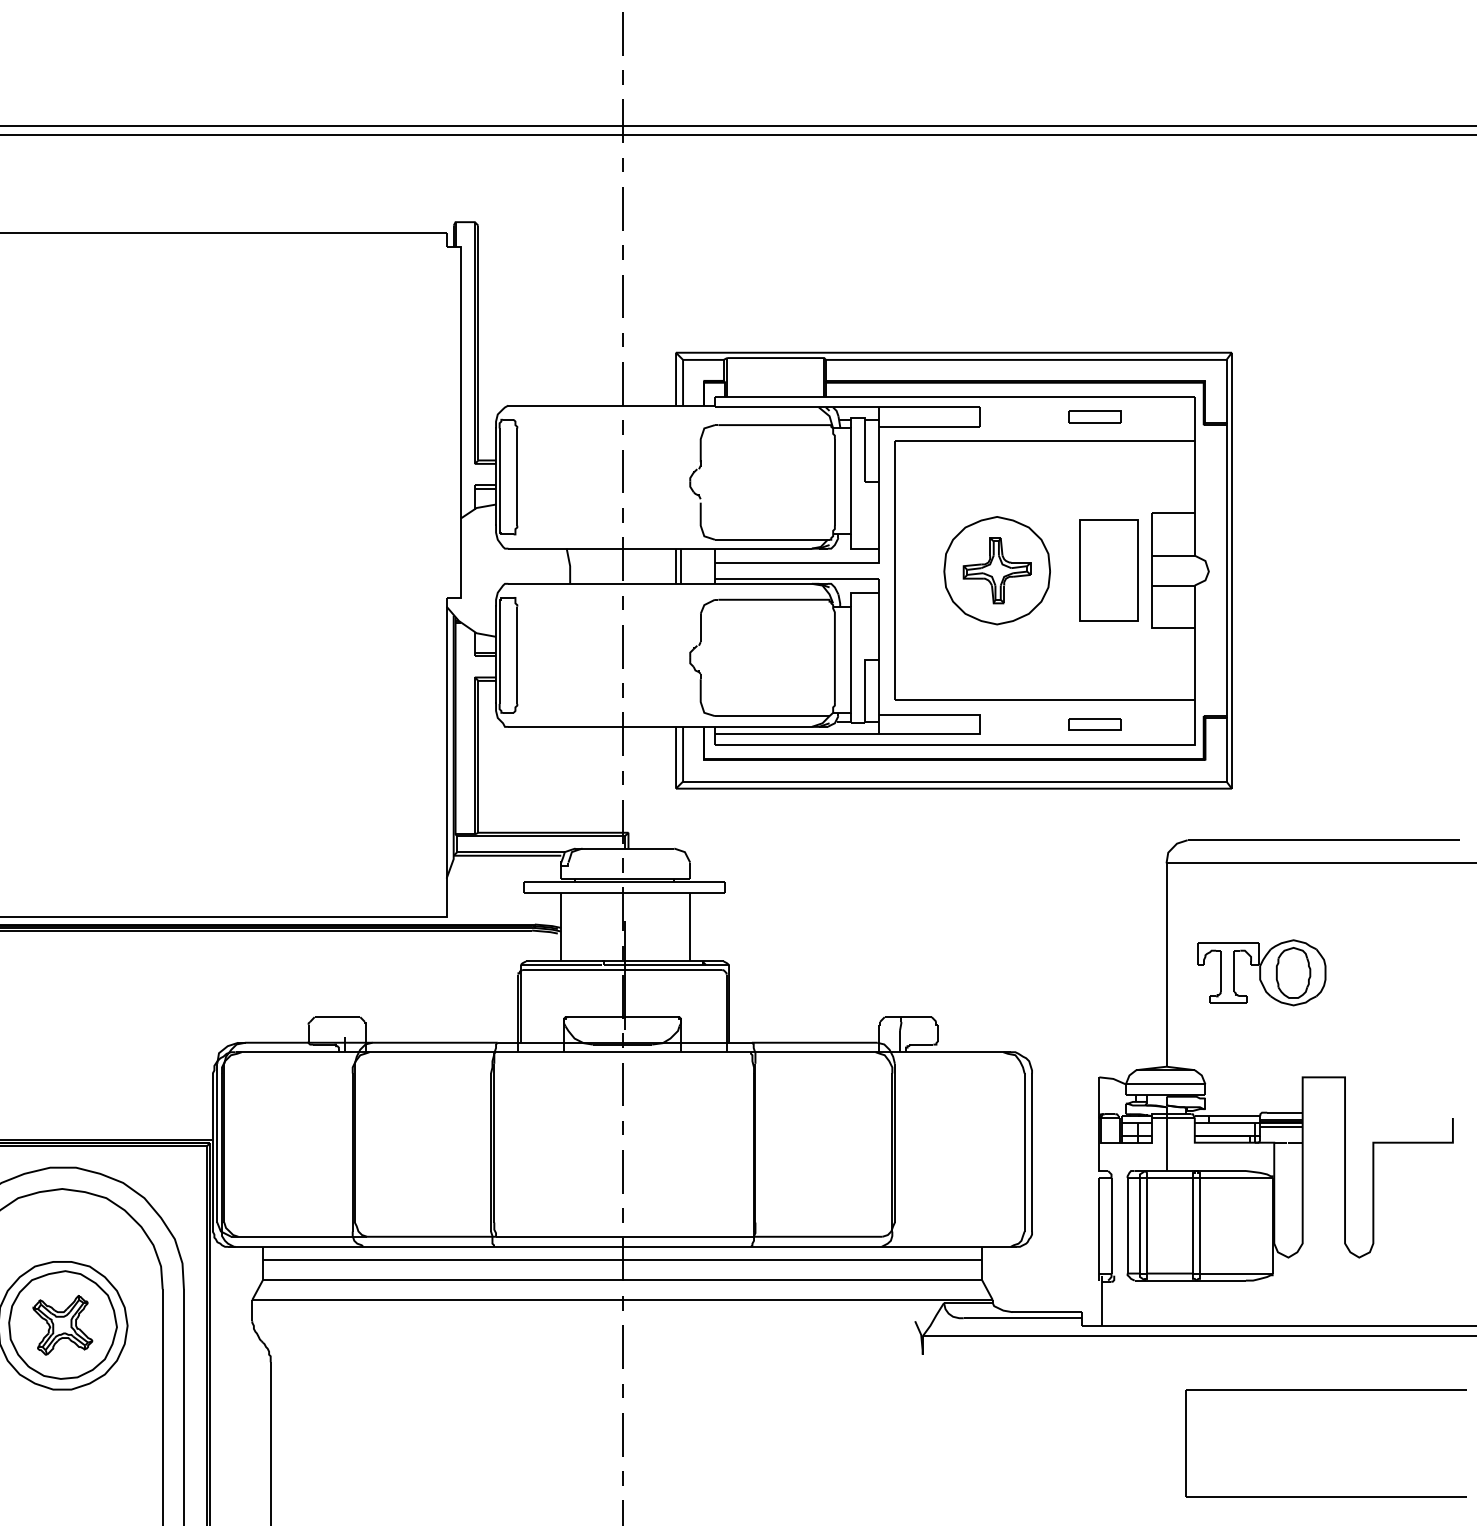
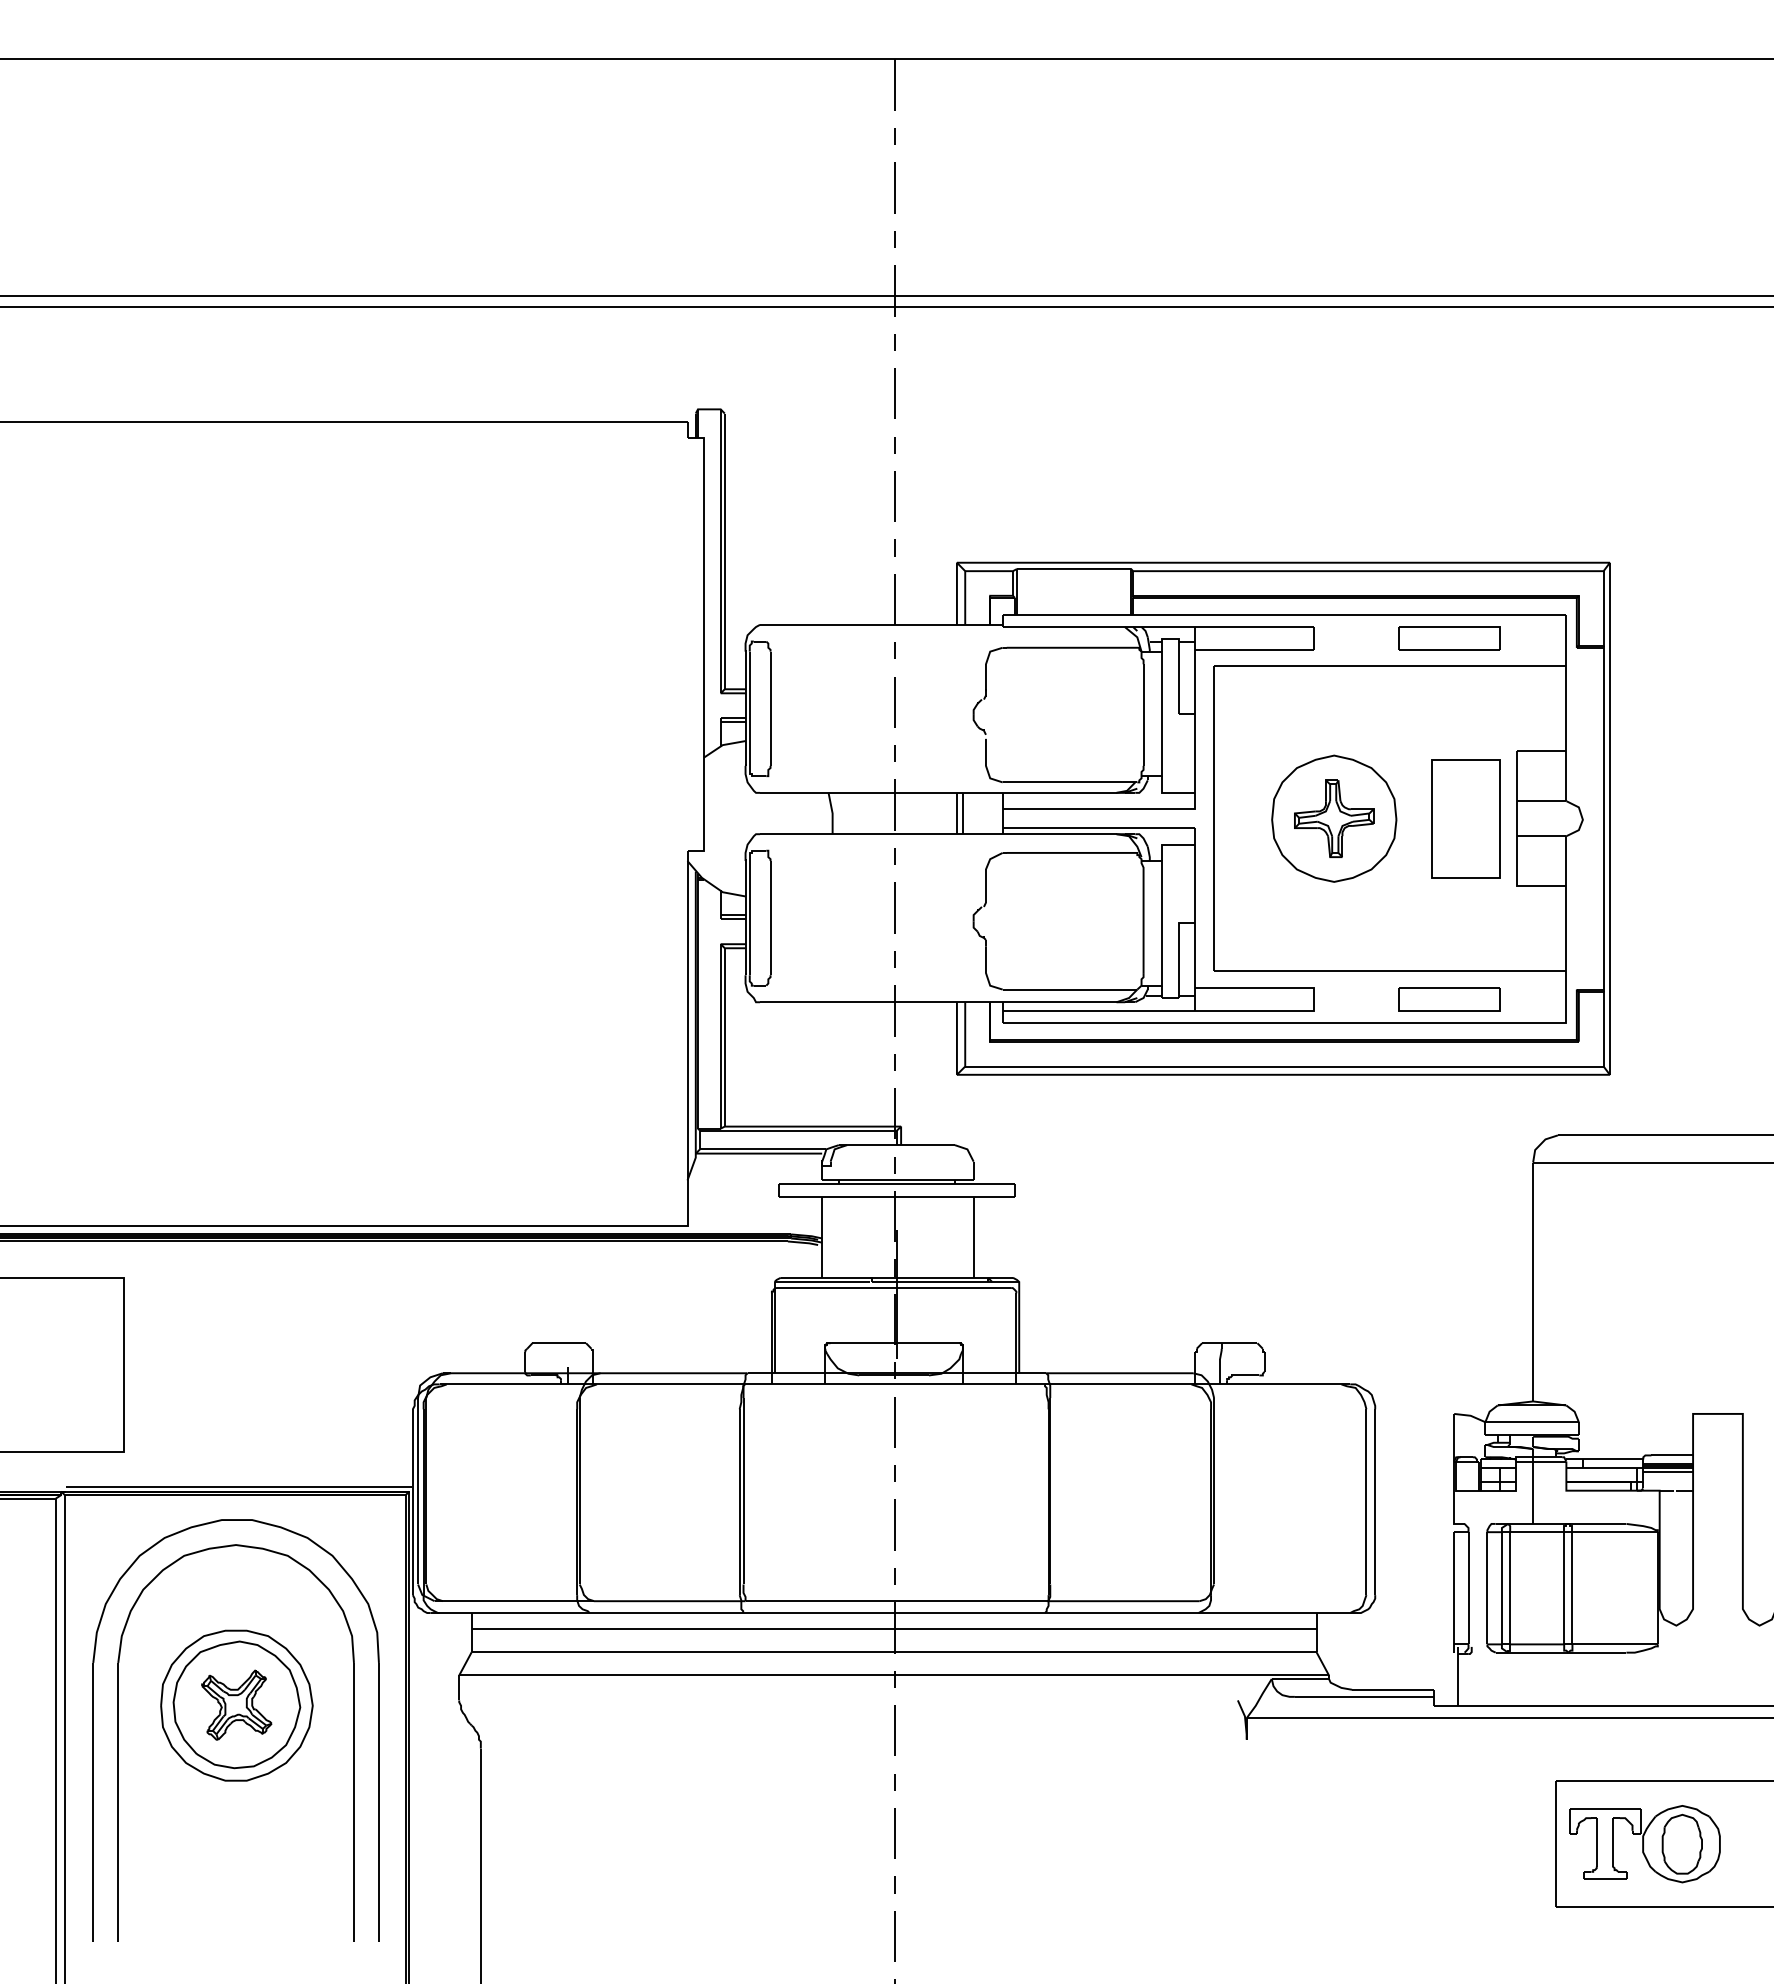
part: (1095, 417) -> (1449, 638), size x1.67
part: (1095, 724) -> (1449, 999), size x1.67
part: (1261, 973) -> (1644, 1844), moved

